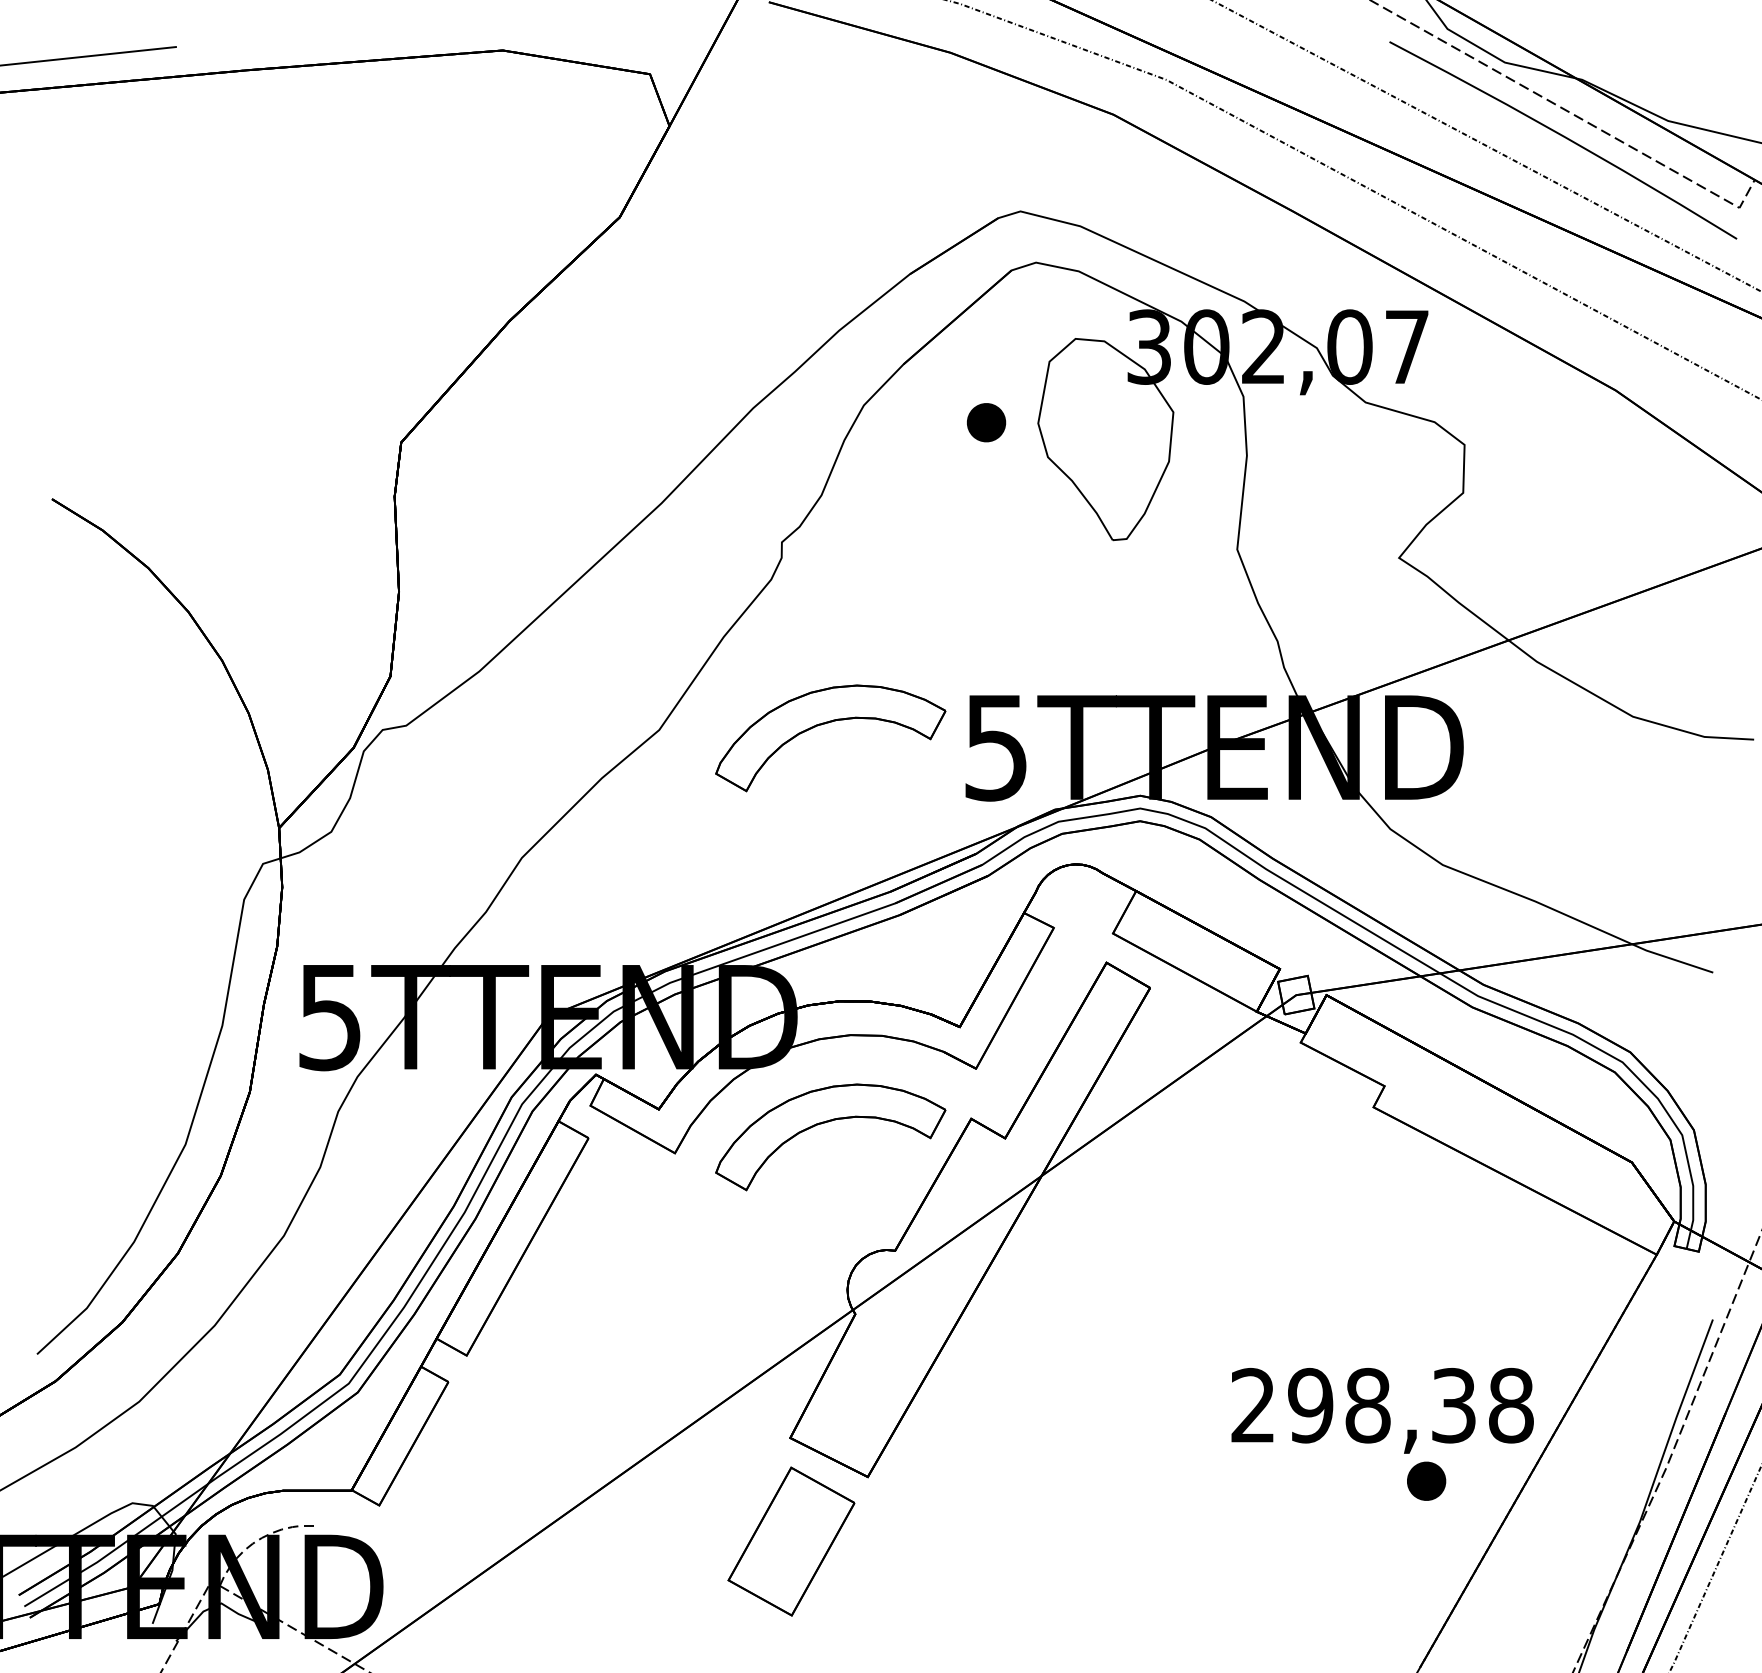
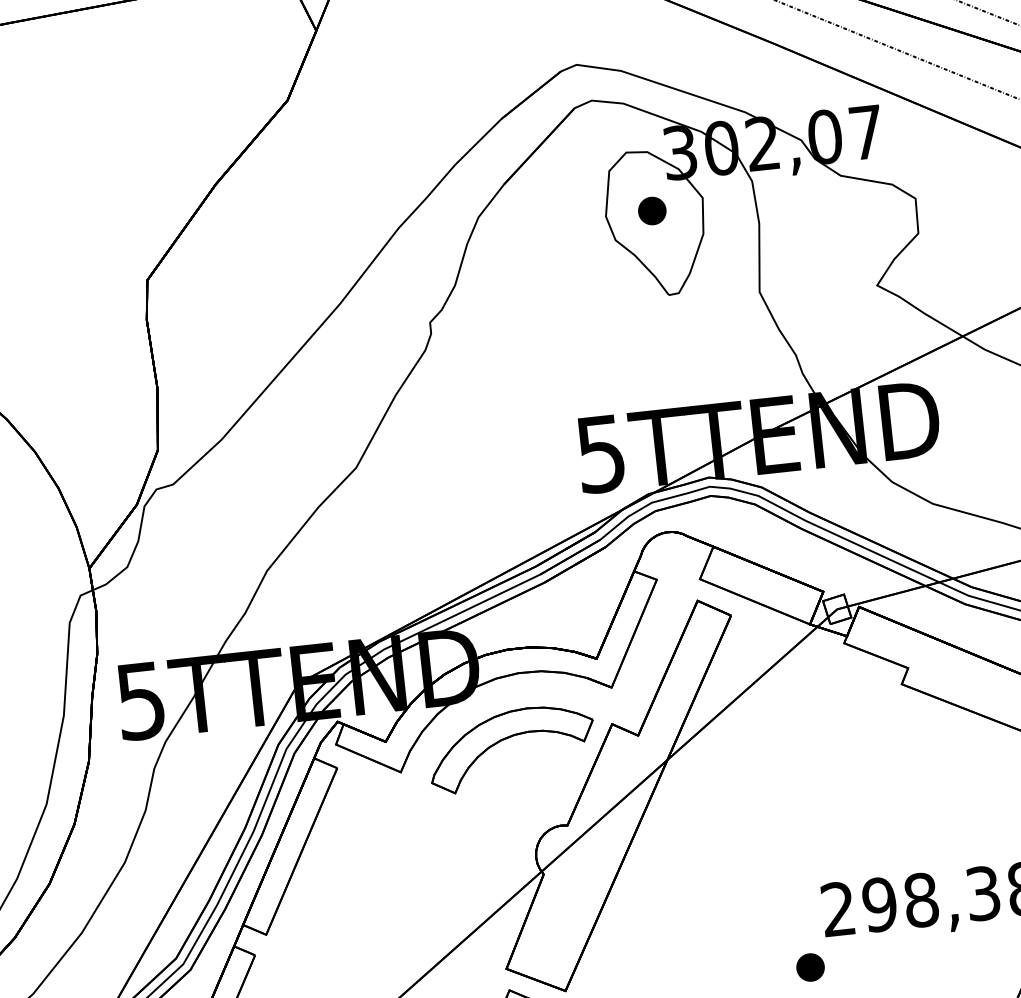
part: (986, 422) -> (652, 210), moved
part: (828, 723) -> (477, 449), removed
part: (1426, 1480) -> (810, 966), moved

